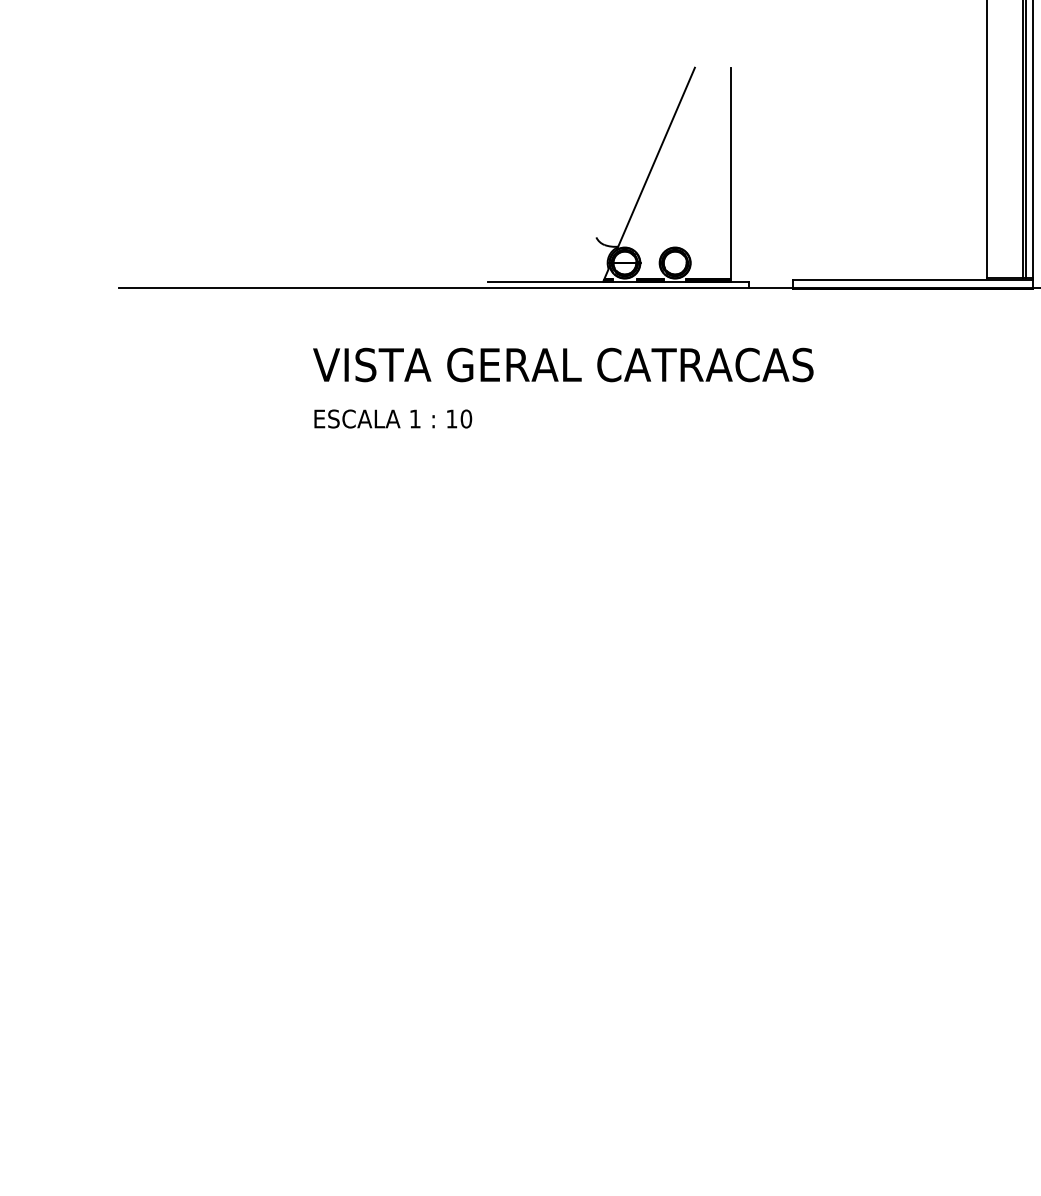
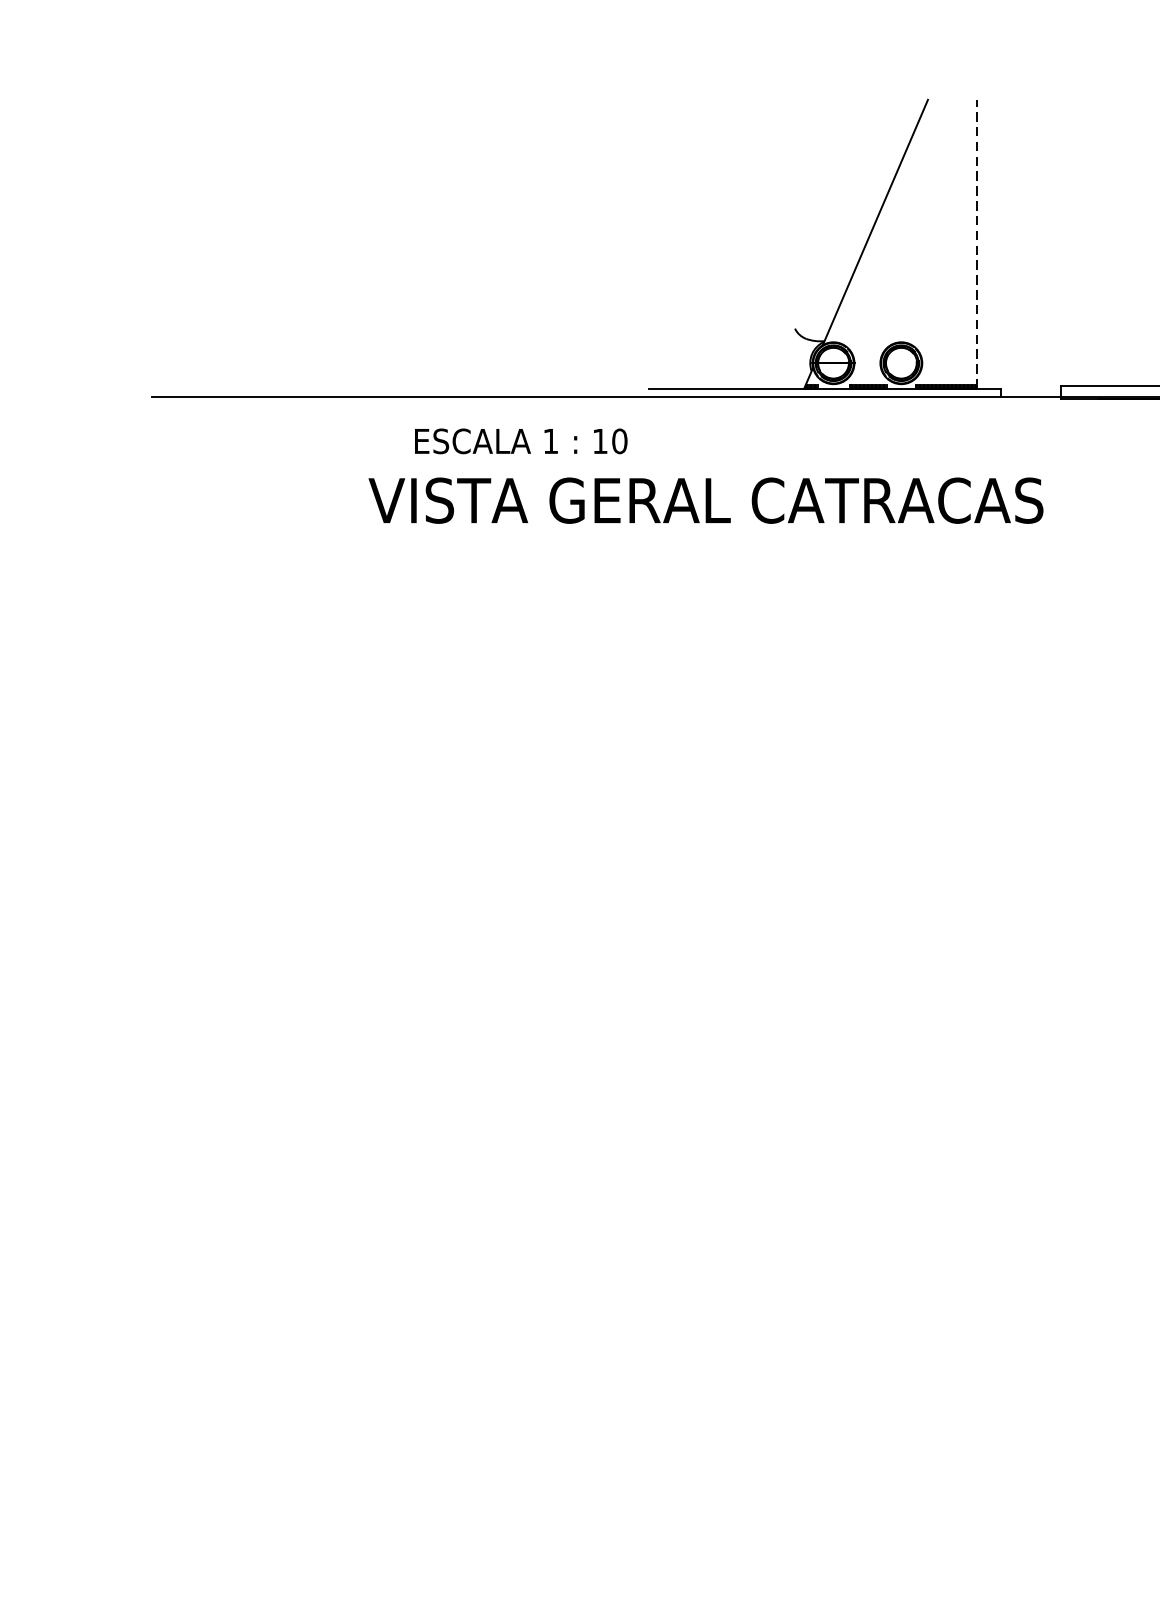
line: (731, 174) -> (977, 243), solid -> dashed
text: (563, 364) -> (706, 499), moved
text: (393, 418) -> (521, 440), moved

